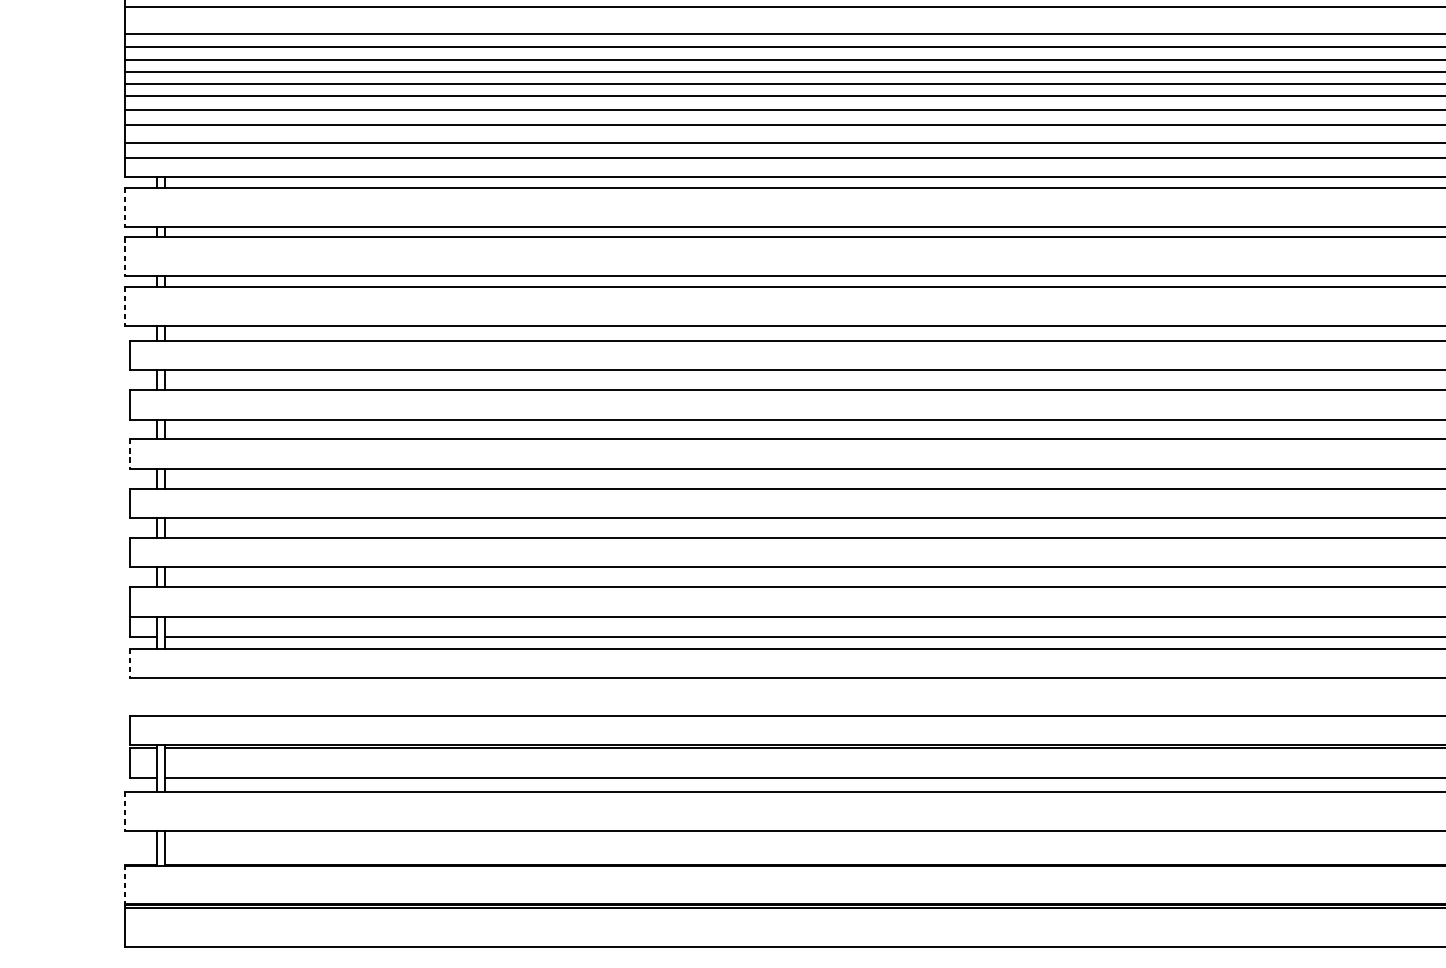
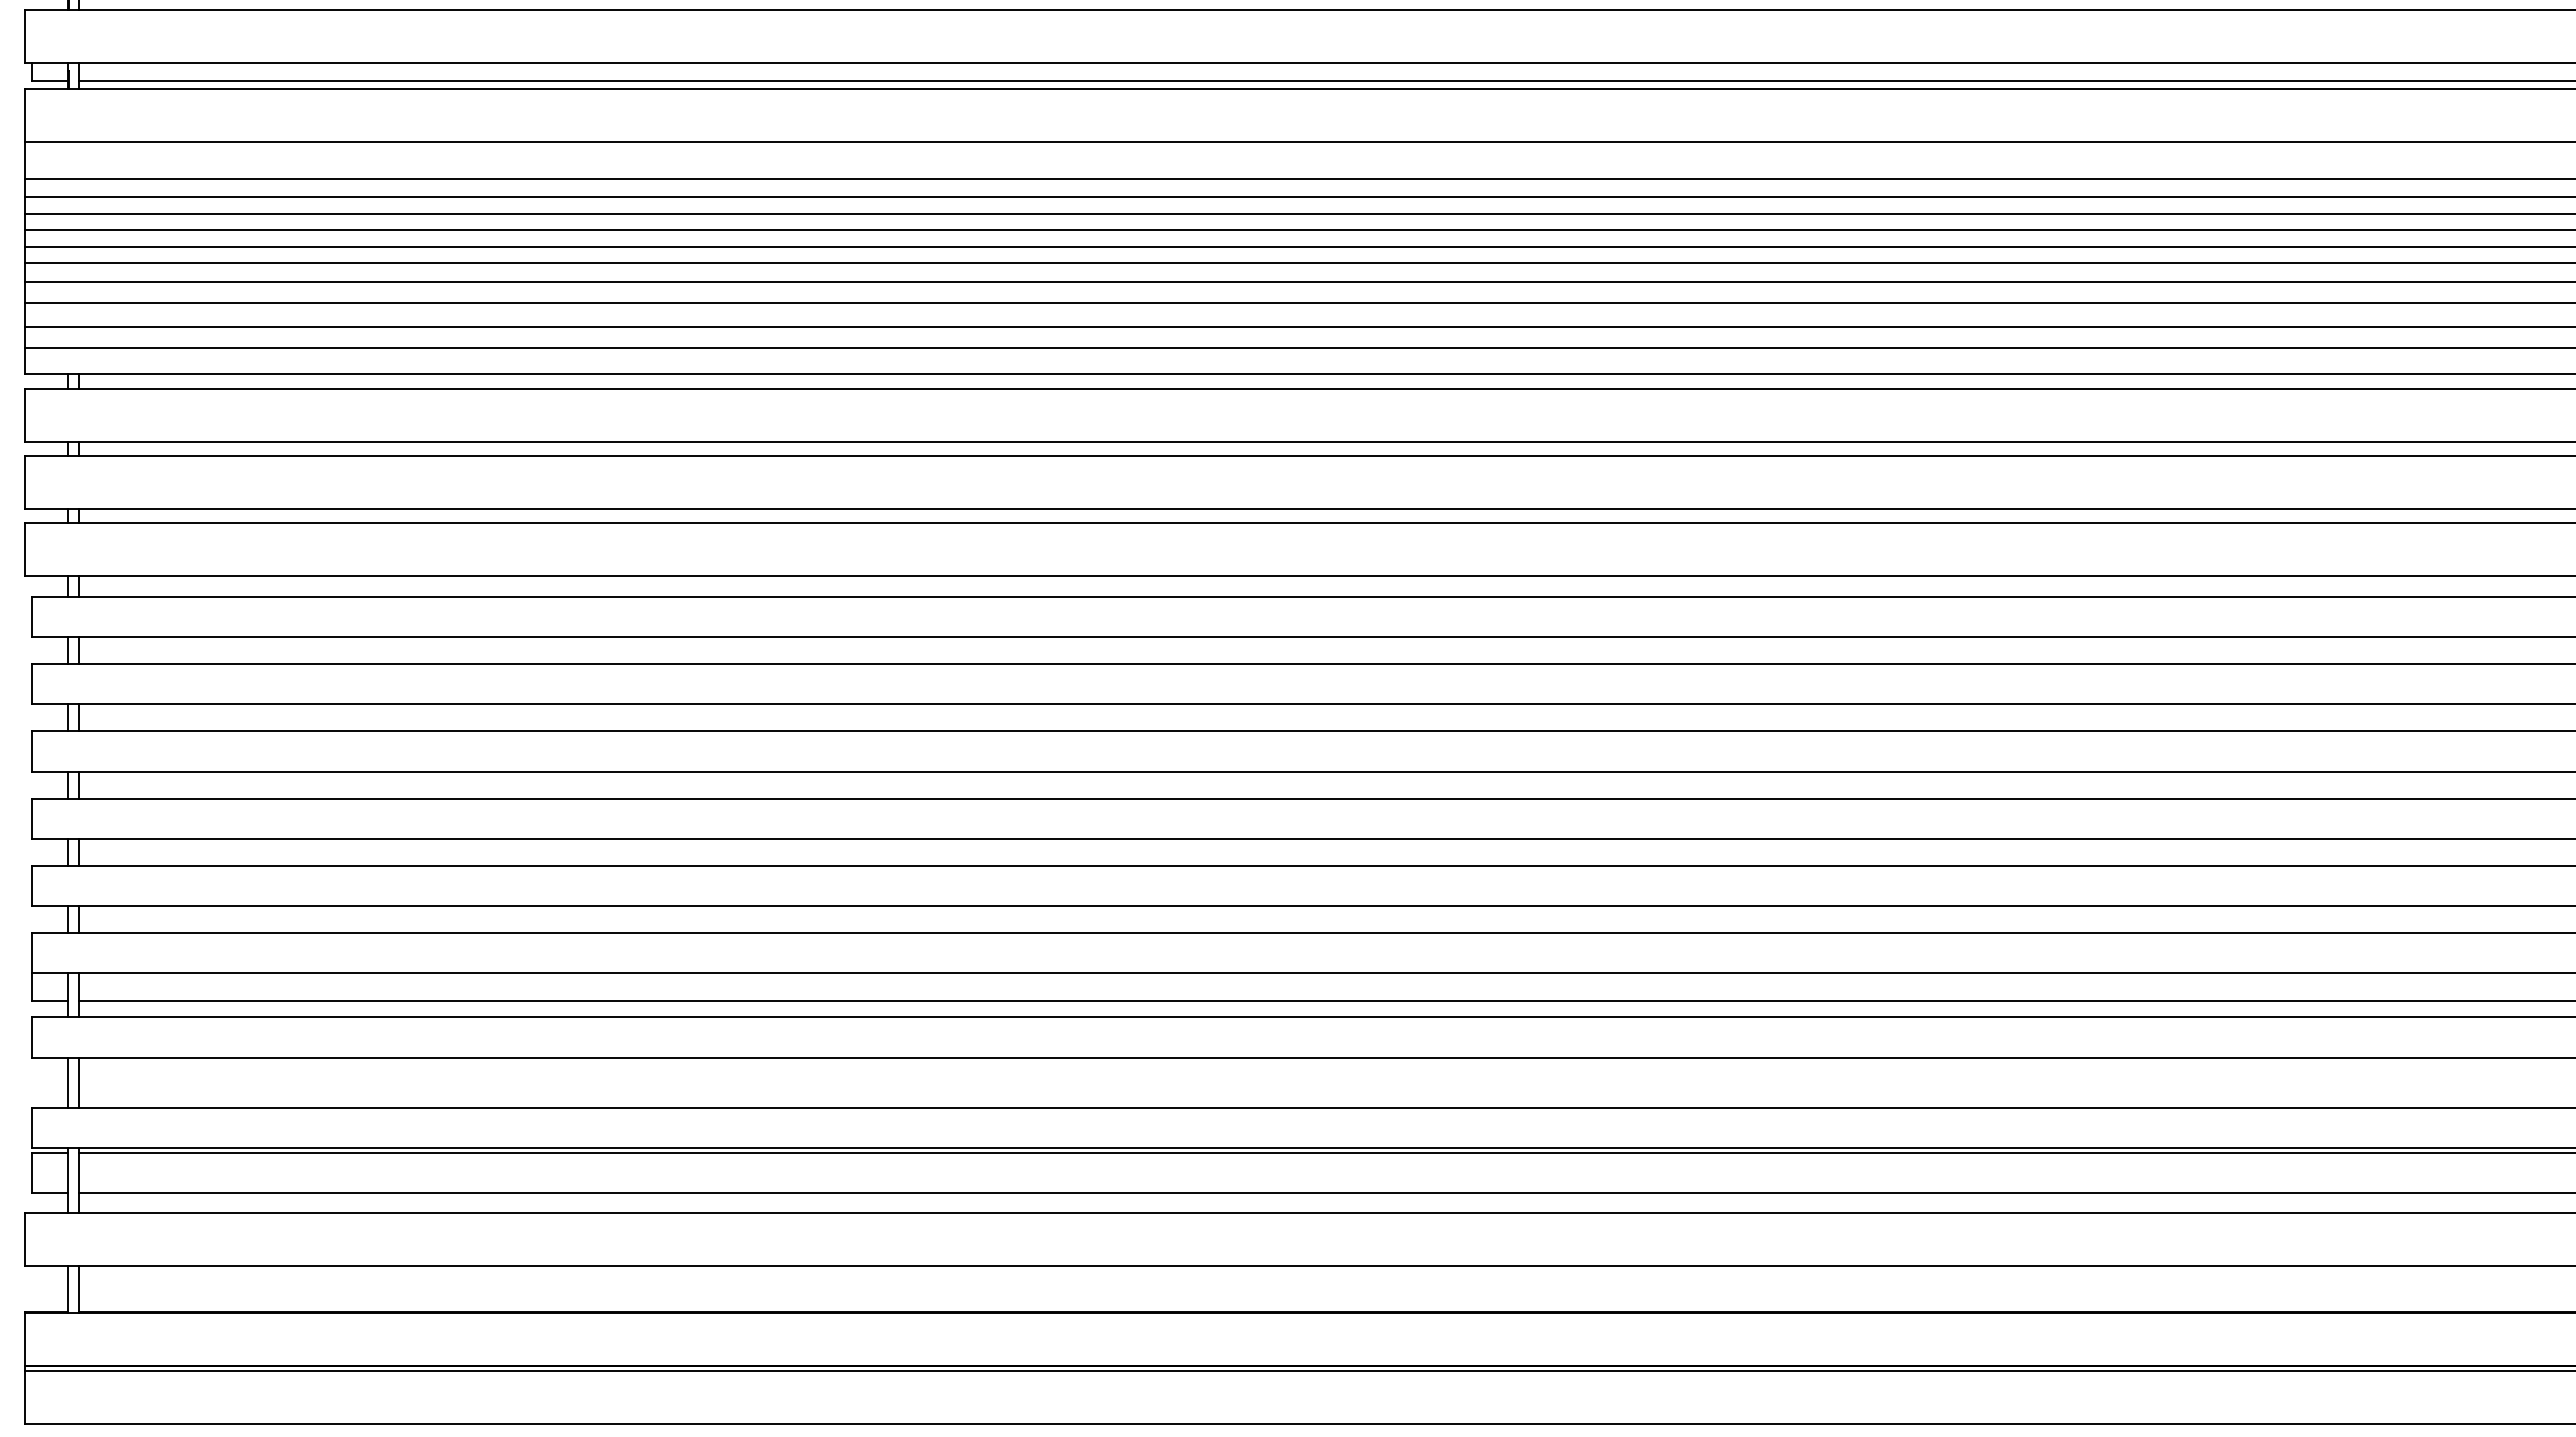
line: (125, 207) -> (25, 415), dashed -> solid
line: (125, 256) -> (25, 482), dashed -> solid
line: (125, 306) -> (25, 550), dashed -> solid
line: (129, 454) -> (31, 752), dashed -> solid
line: (129, 663) -> (31, 1037), dashed -> solid
line: (156, 696) -> (68, 1082), added
line: (164, 696) -> (79, 1082), added
line: (125, 811) -> (25, 1239), dashed -> solid
line: (125, 884) -> (25, 1338), dashed -> solid

